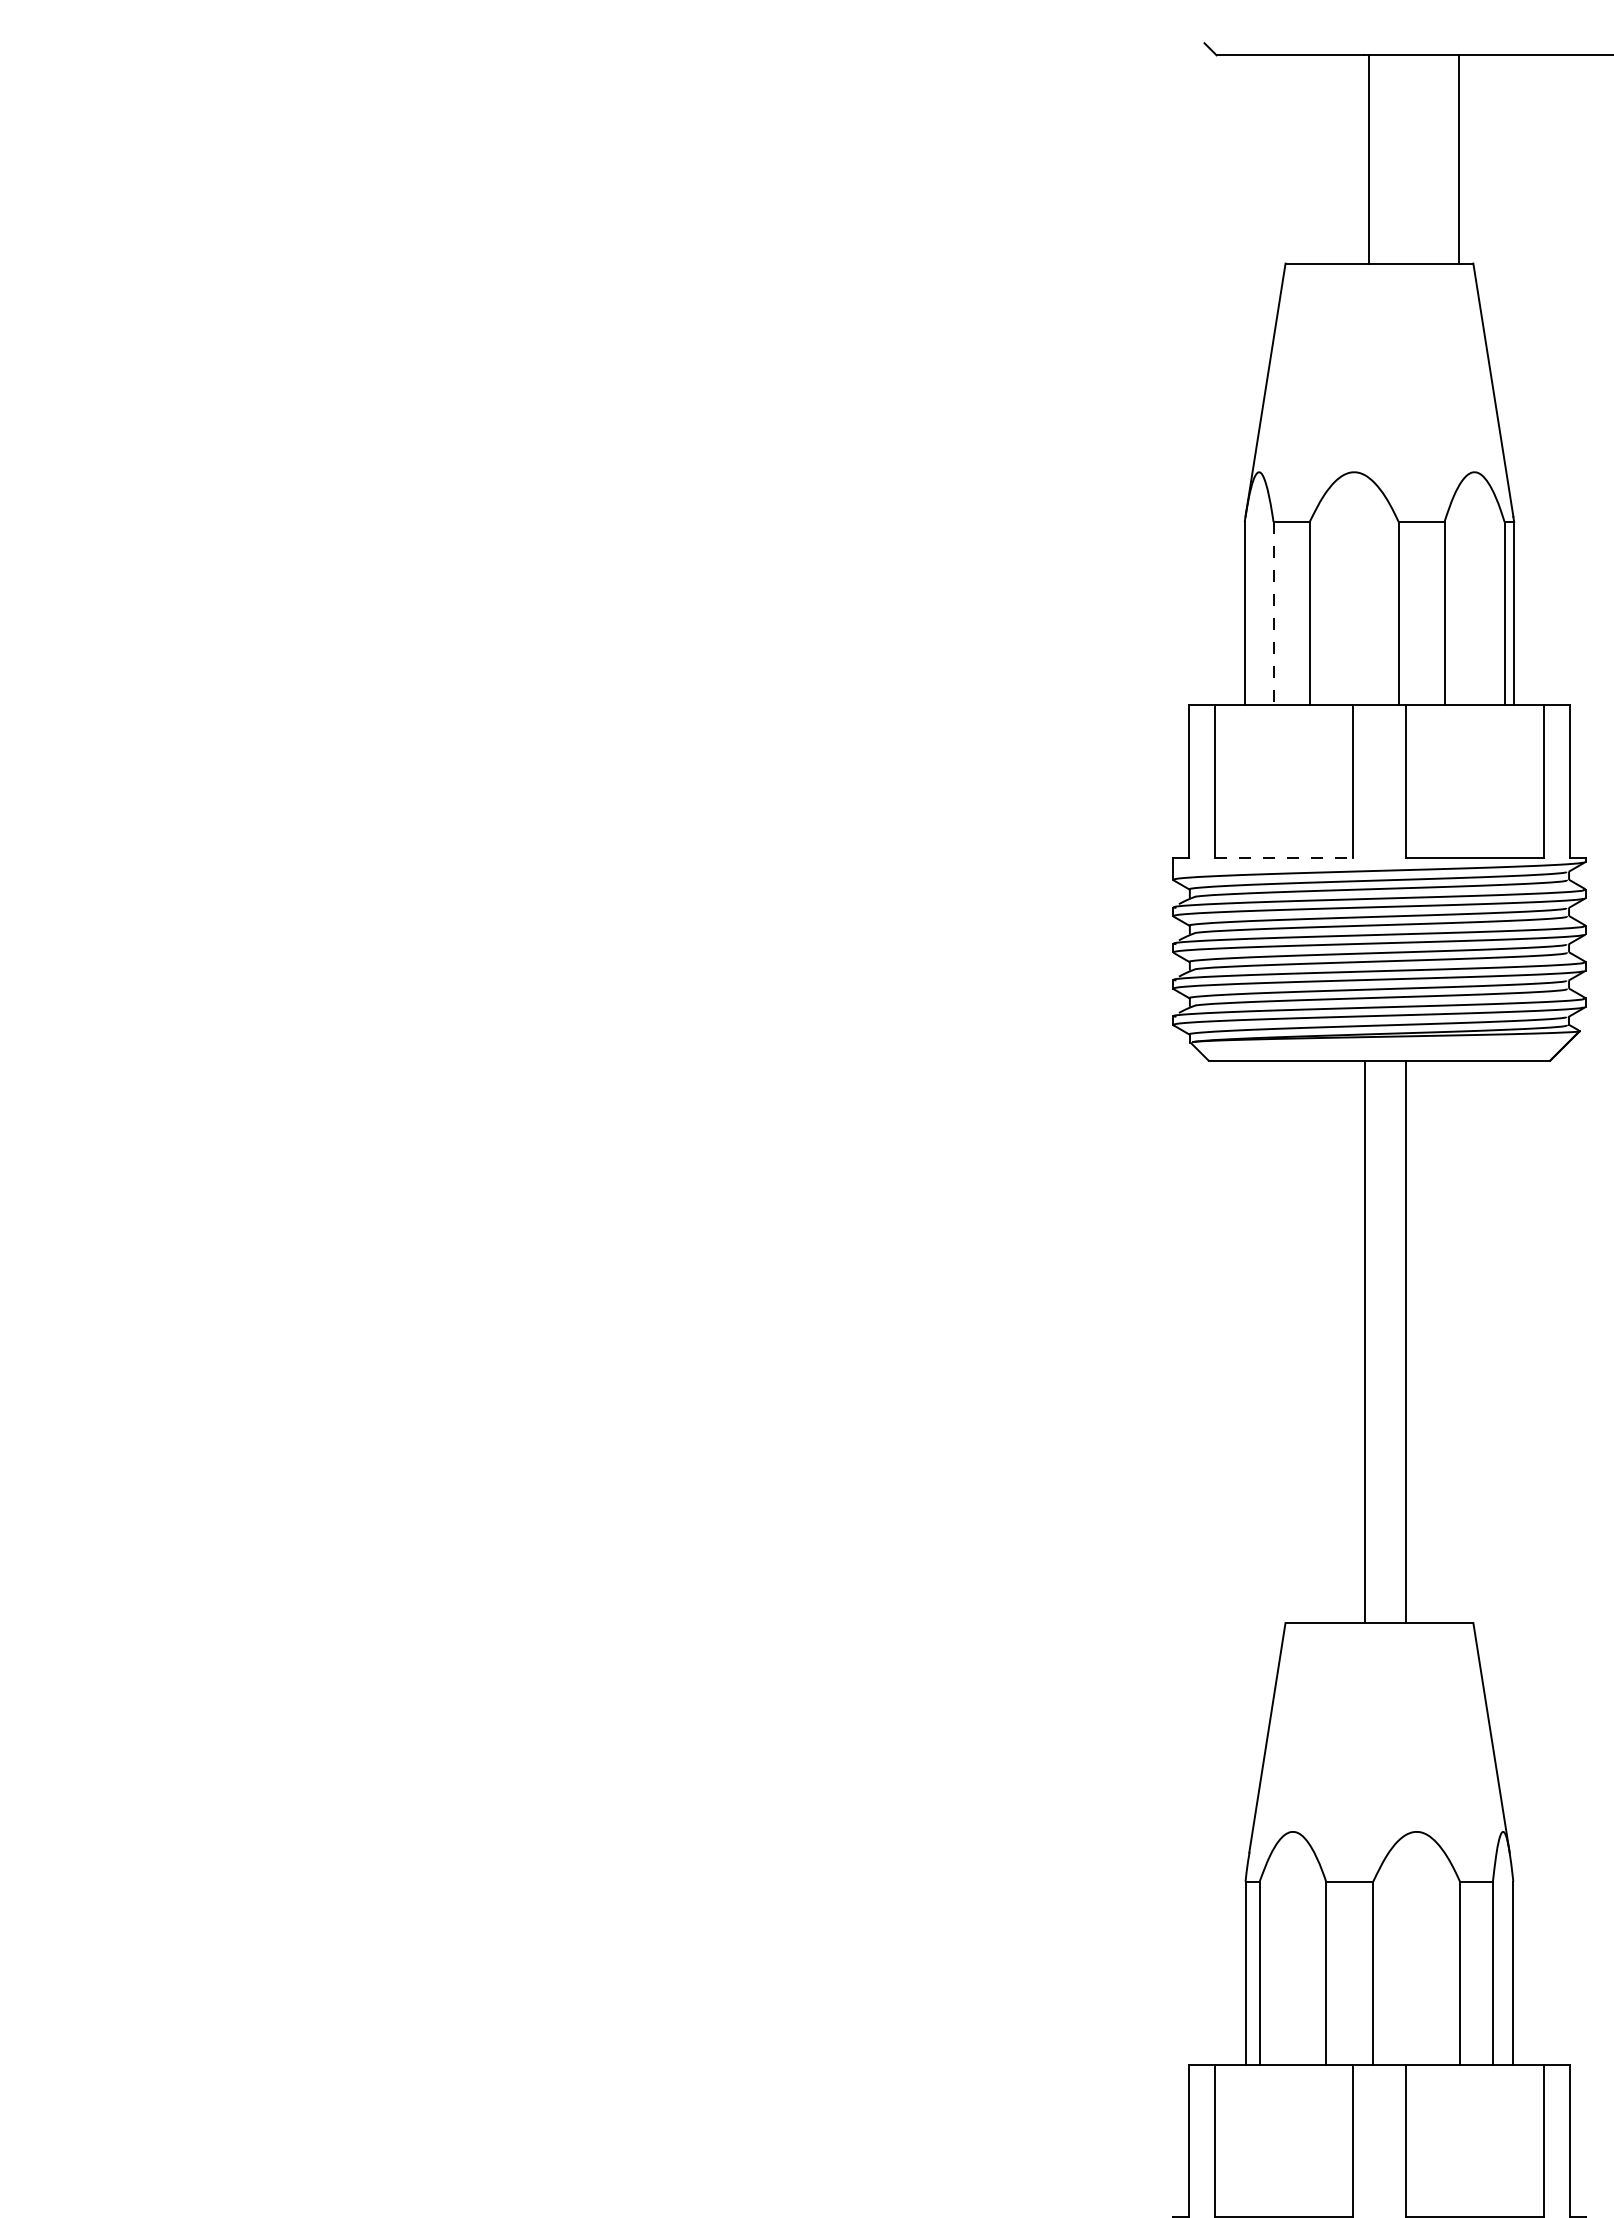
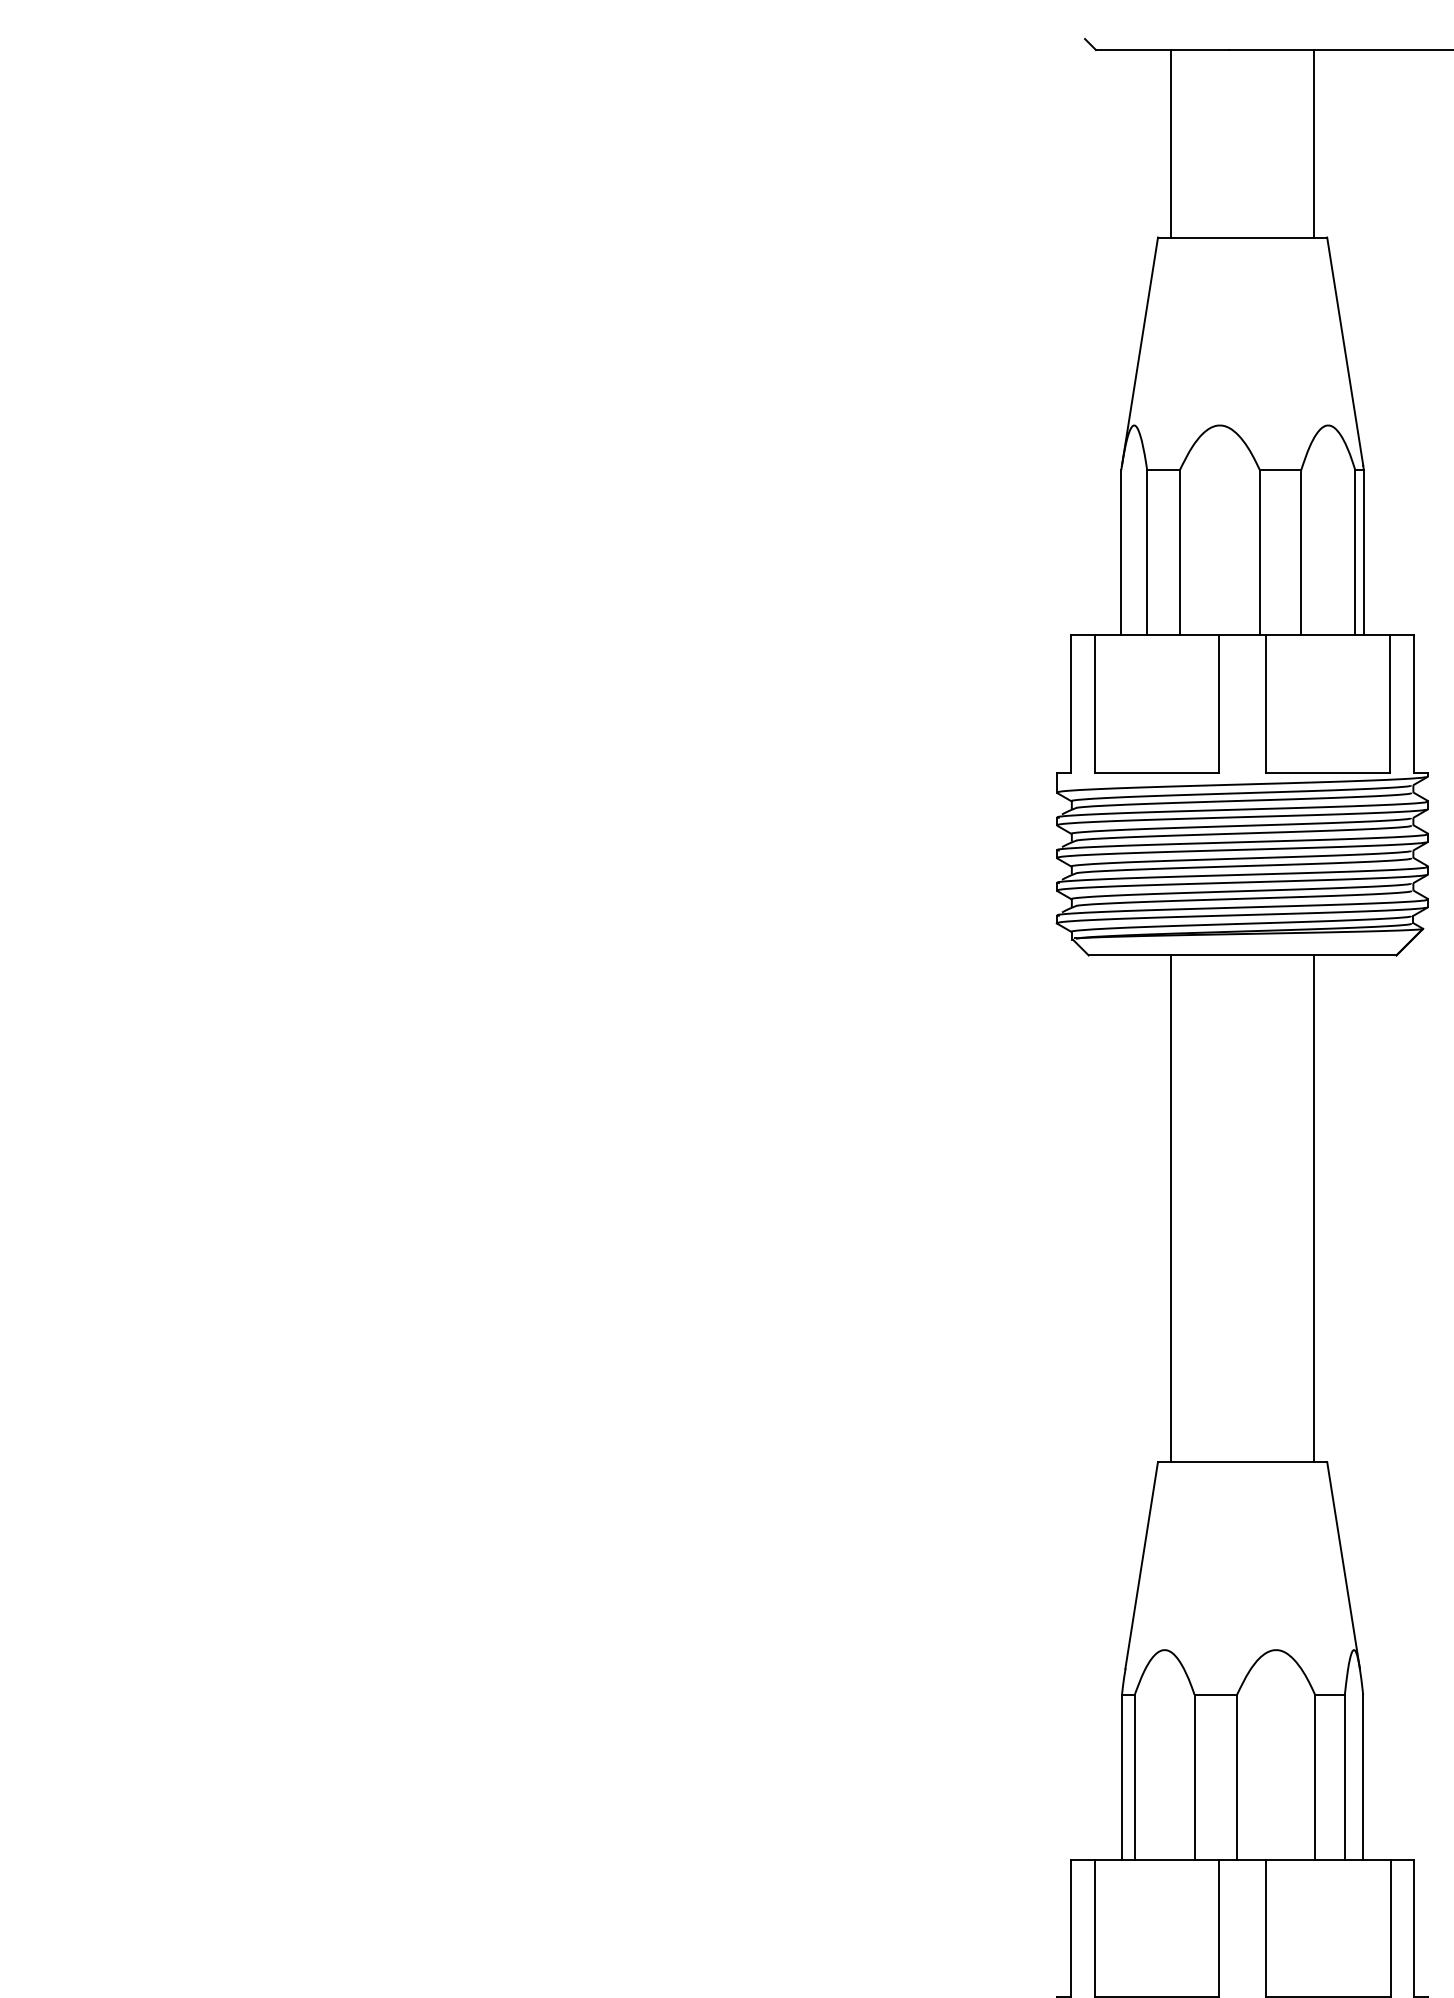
line: (1369, 159) -> (1171, 143), moved
line: (1273, 613) -> (1147, 552), dashed -> solid
line: (1284, 857) -> (1157, 772), dashed -> solid
line: (1365, 1341) -> (1171, 1208), moved
line: (1405, 1341) -> (1313, 1208), moved

